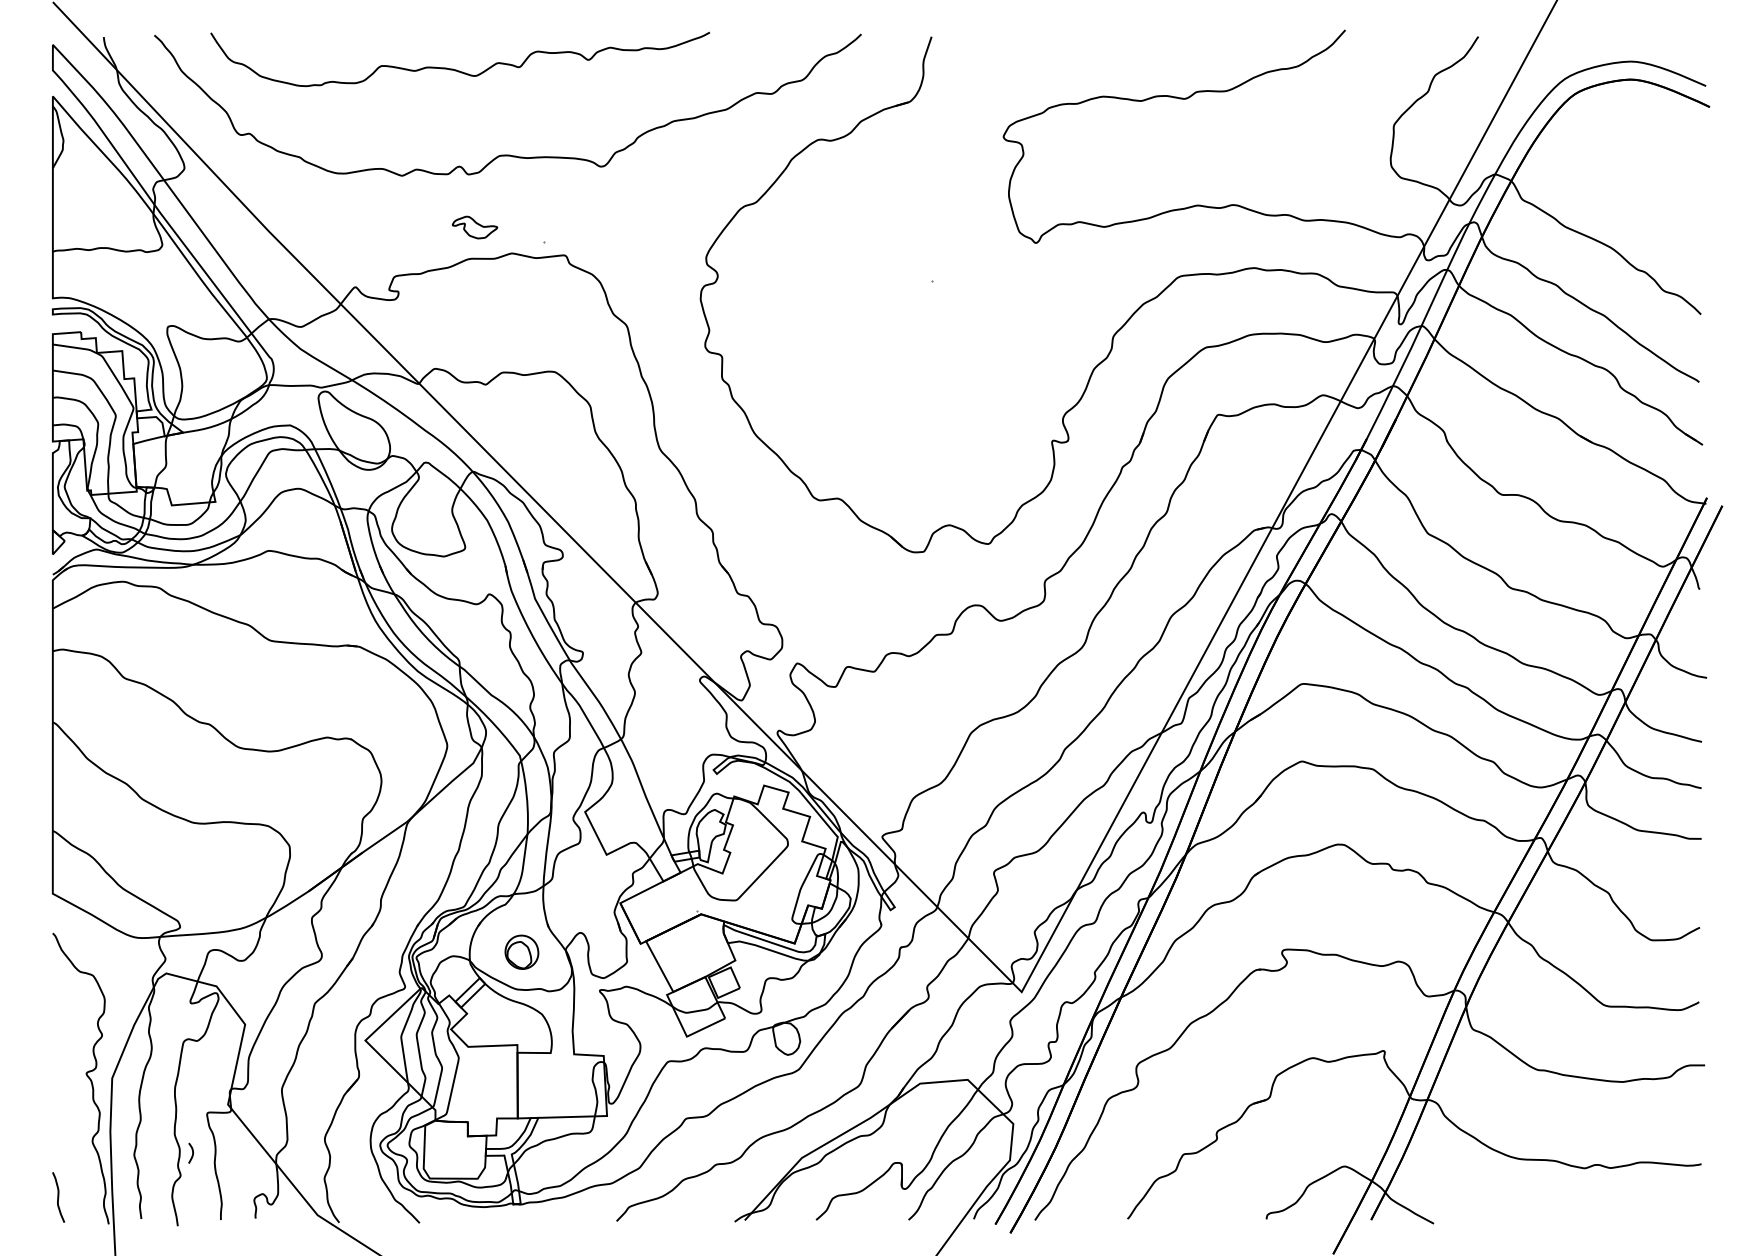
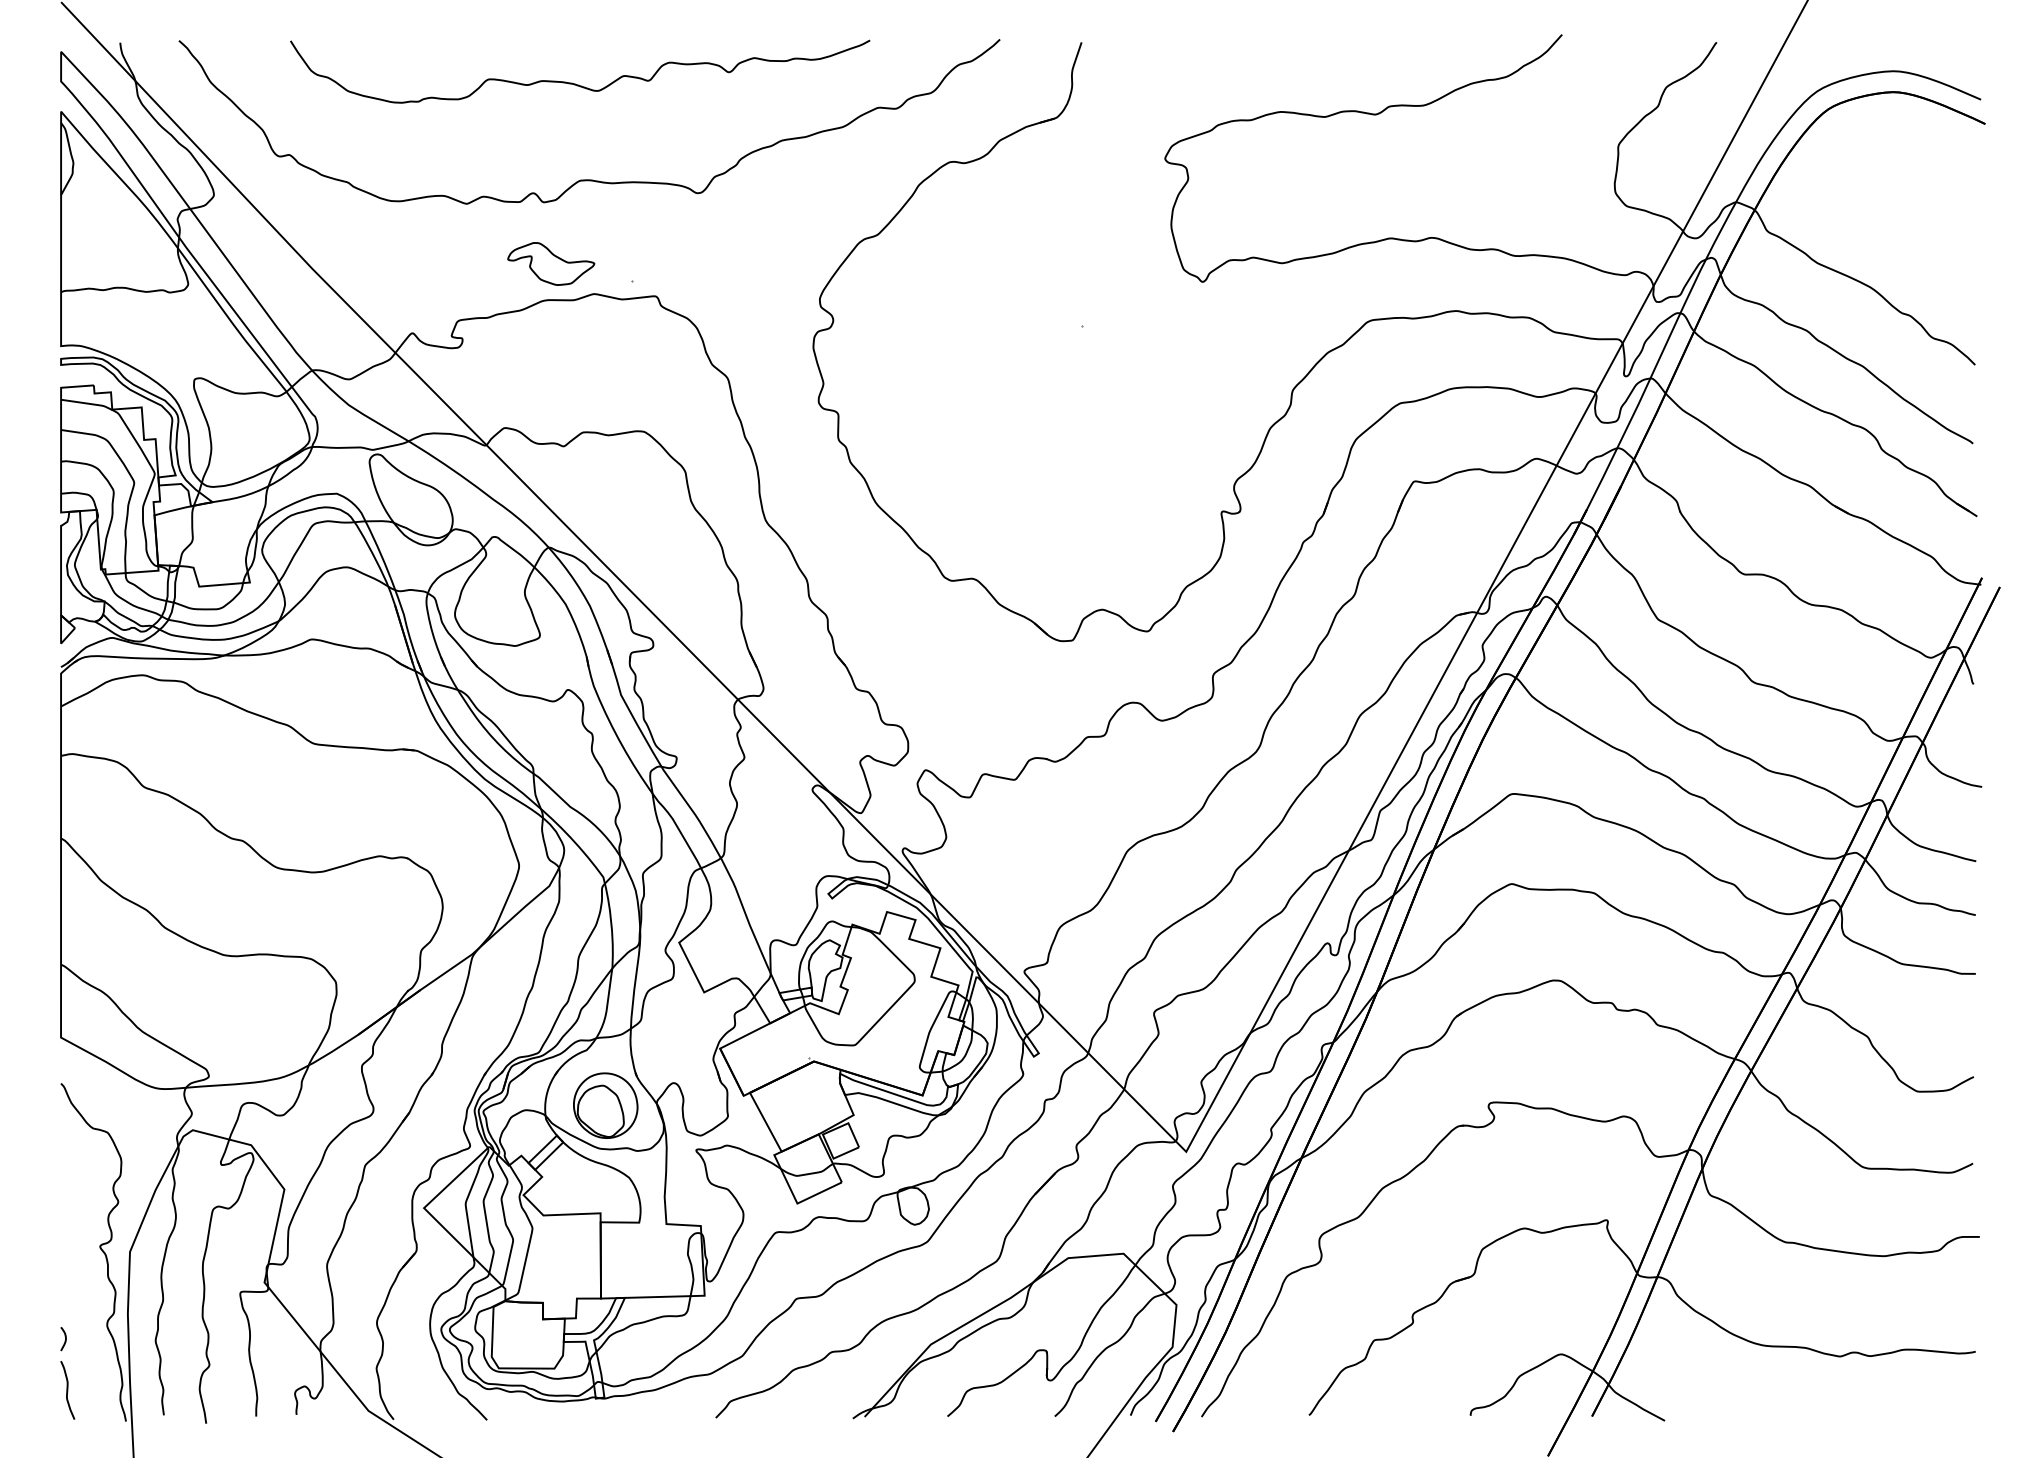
curve: (456, 69) -> (575, 83), moved
part: (475, 227) -> (551, 263), size x1.67
part: (521, 952) -> (605, 1105), size x1.67
curve: (191, 1154) -> (64, 1340), moved

